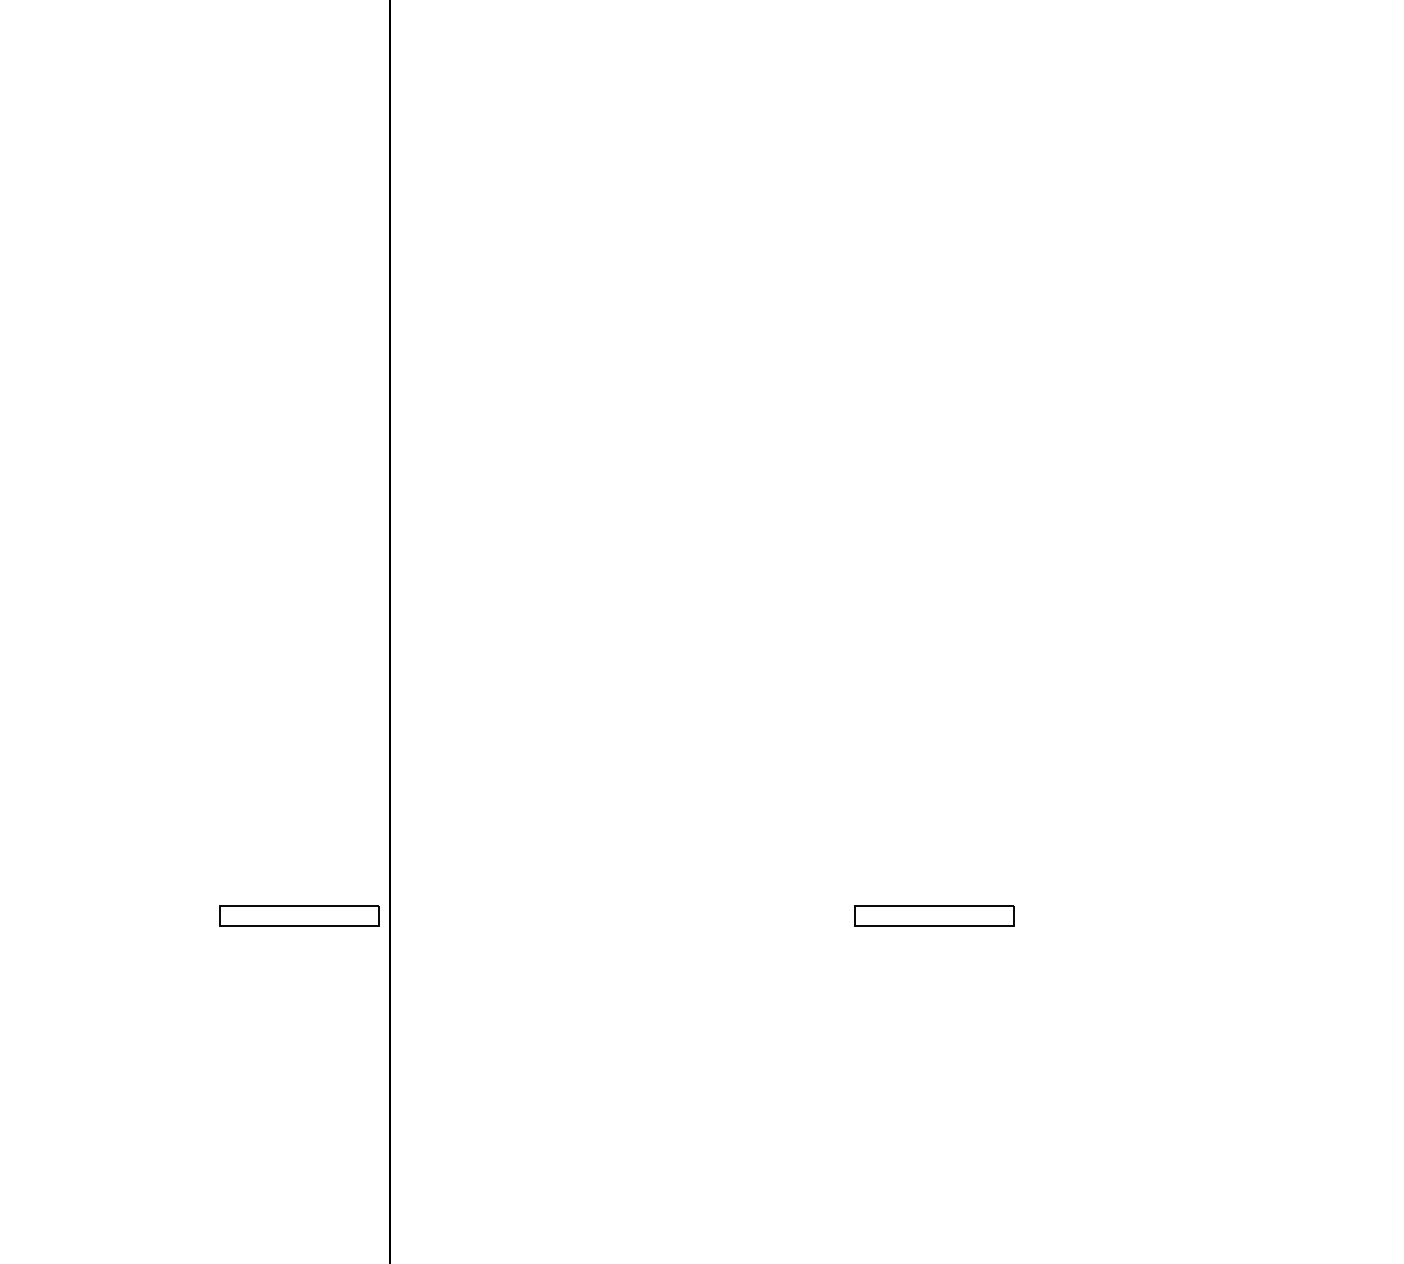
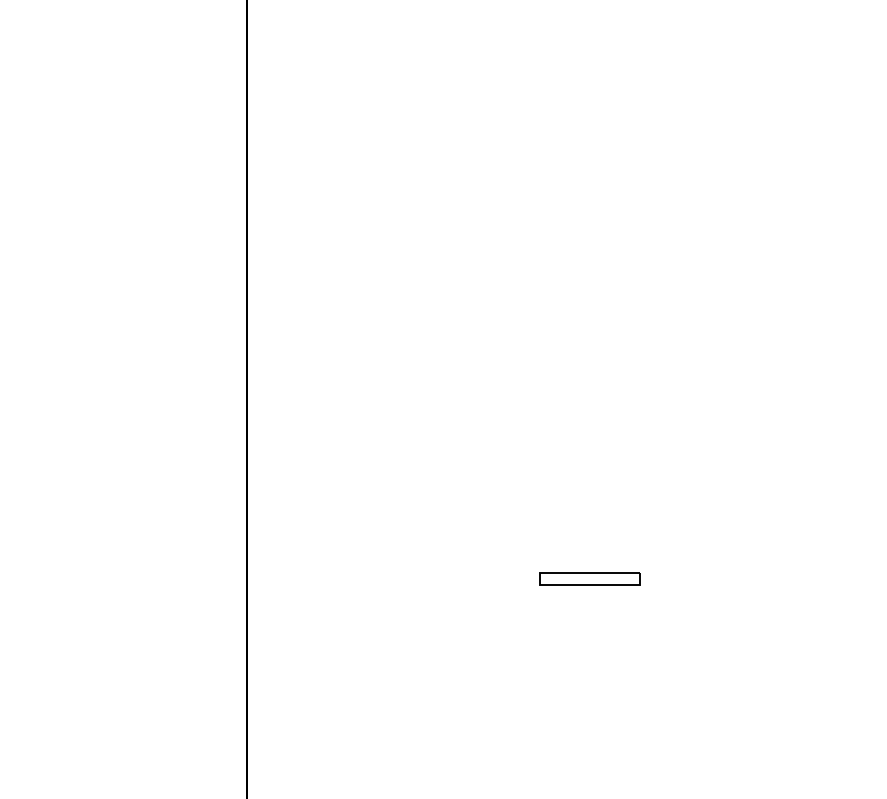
part: (298, 915) -> (188, 578), removed

